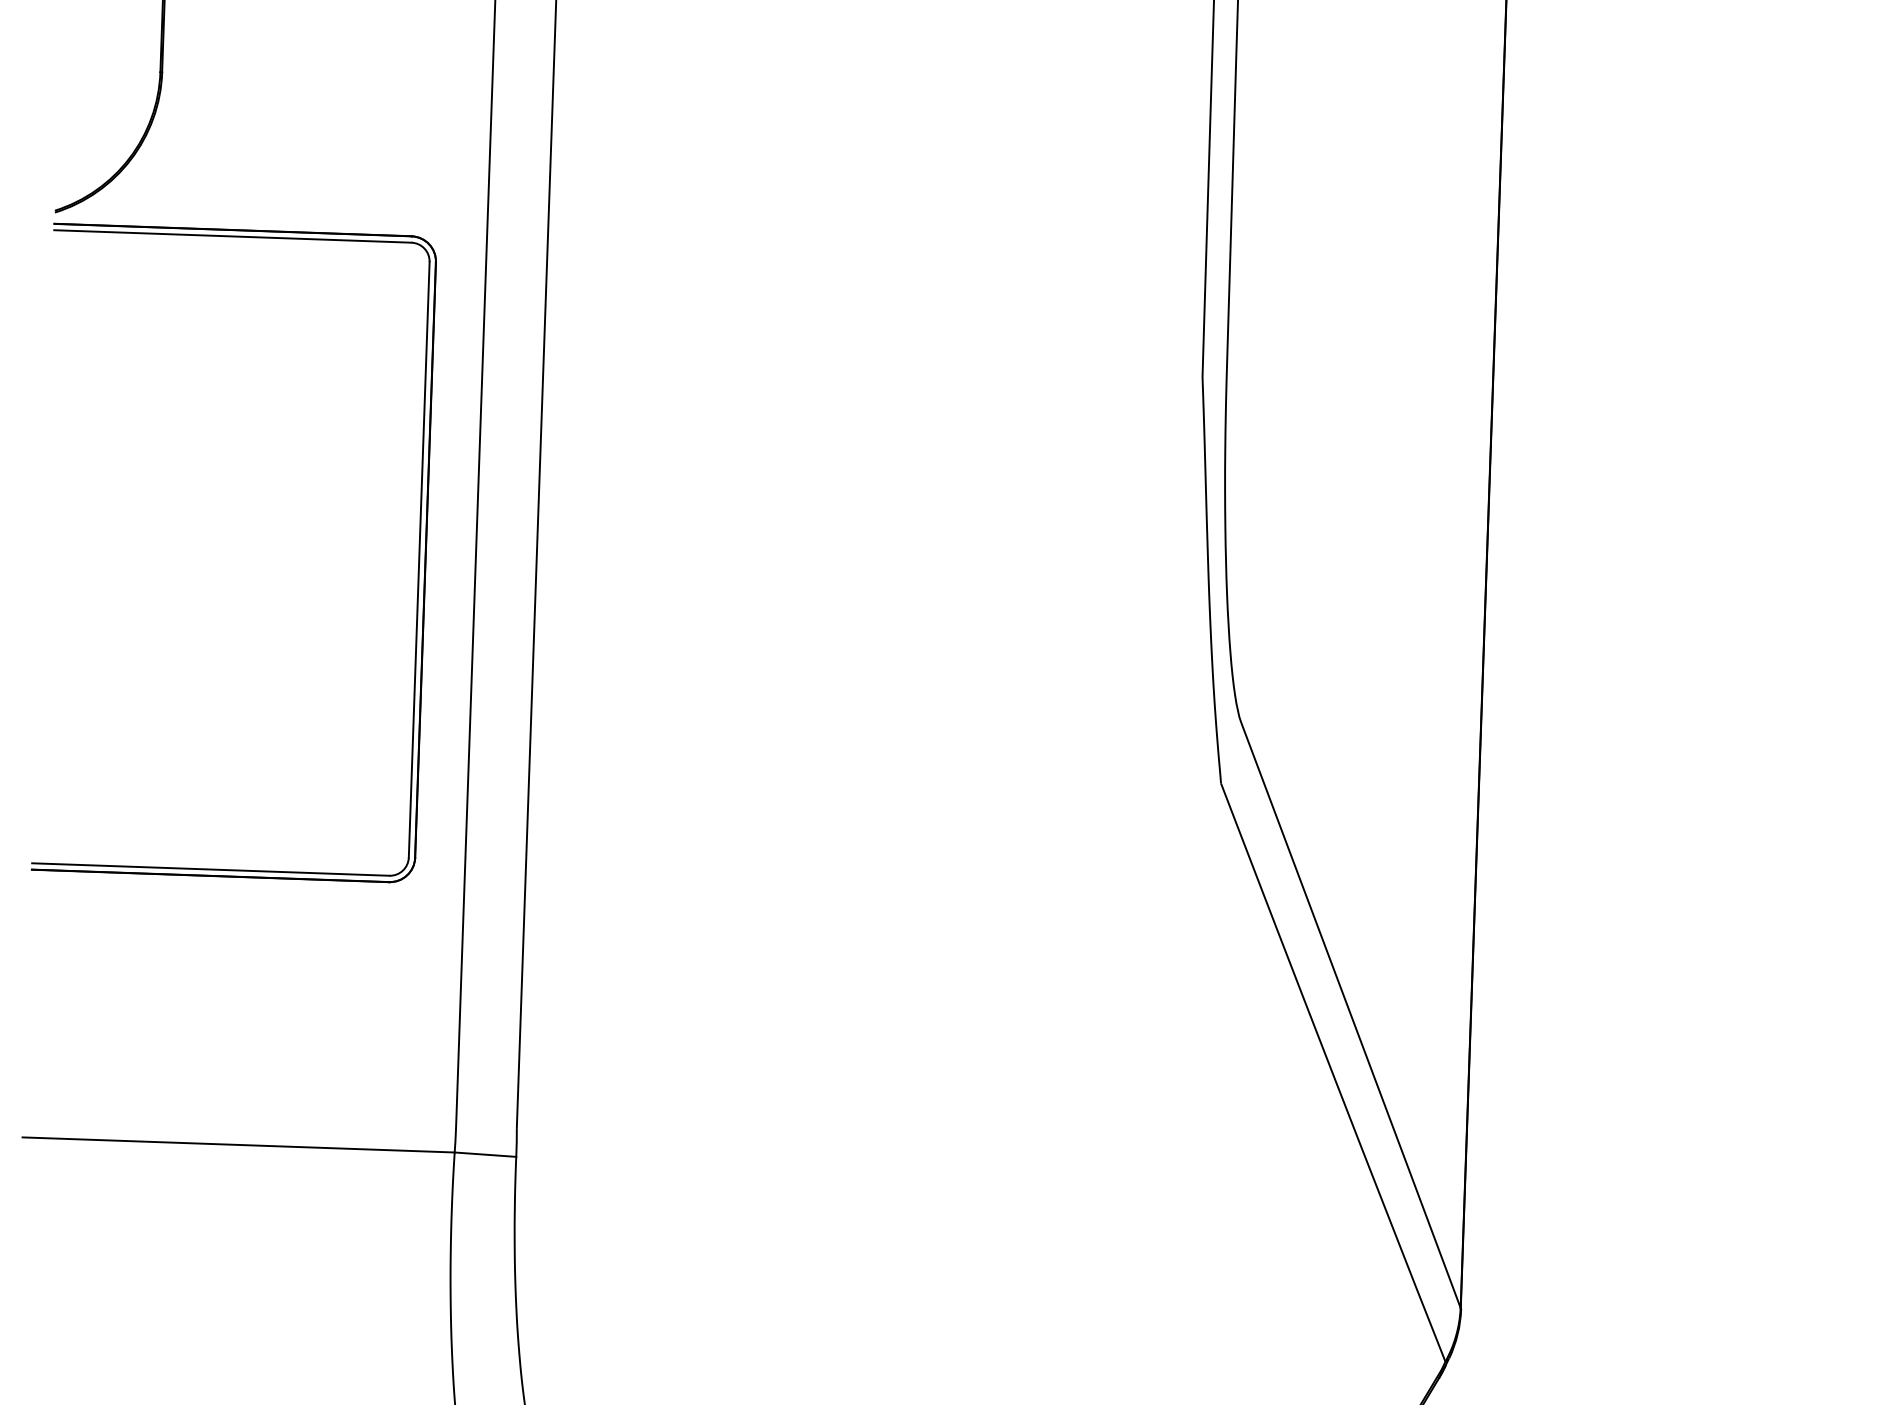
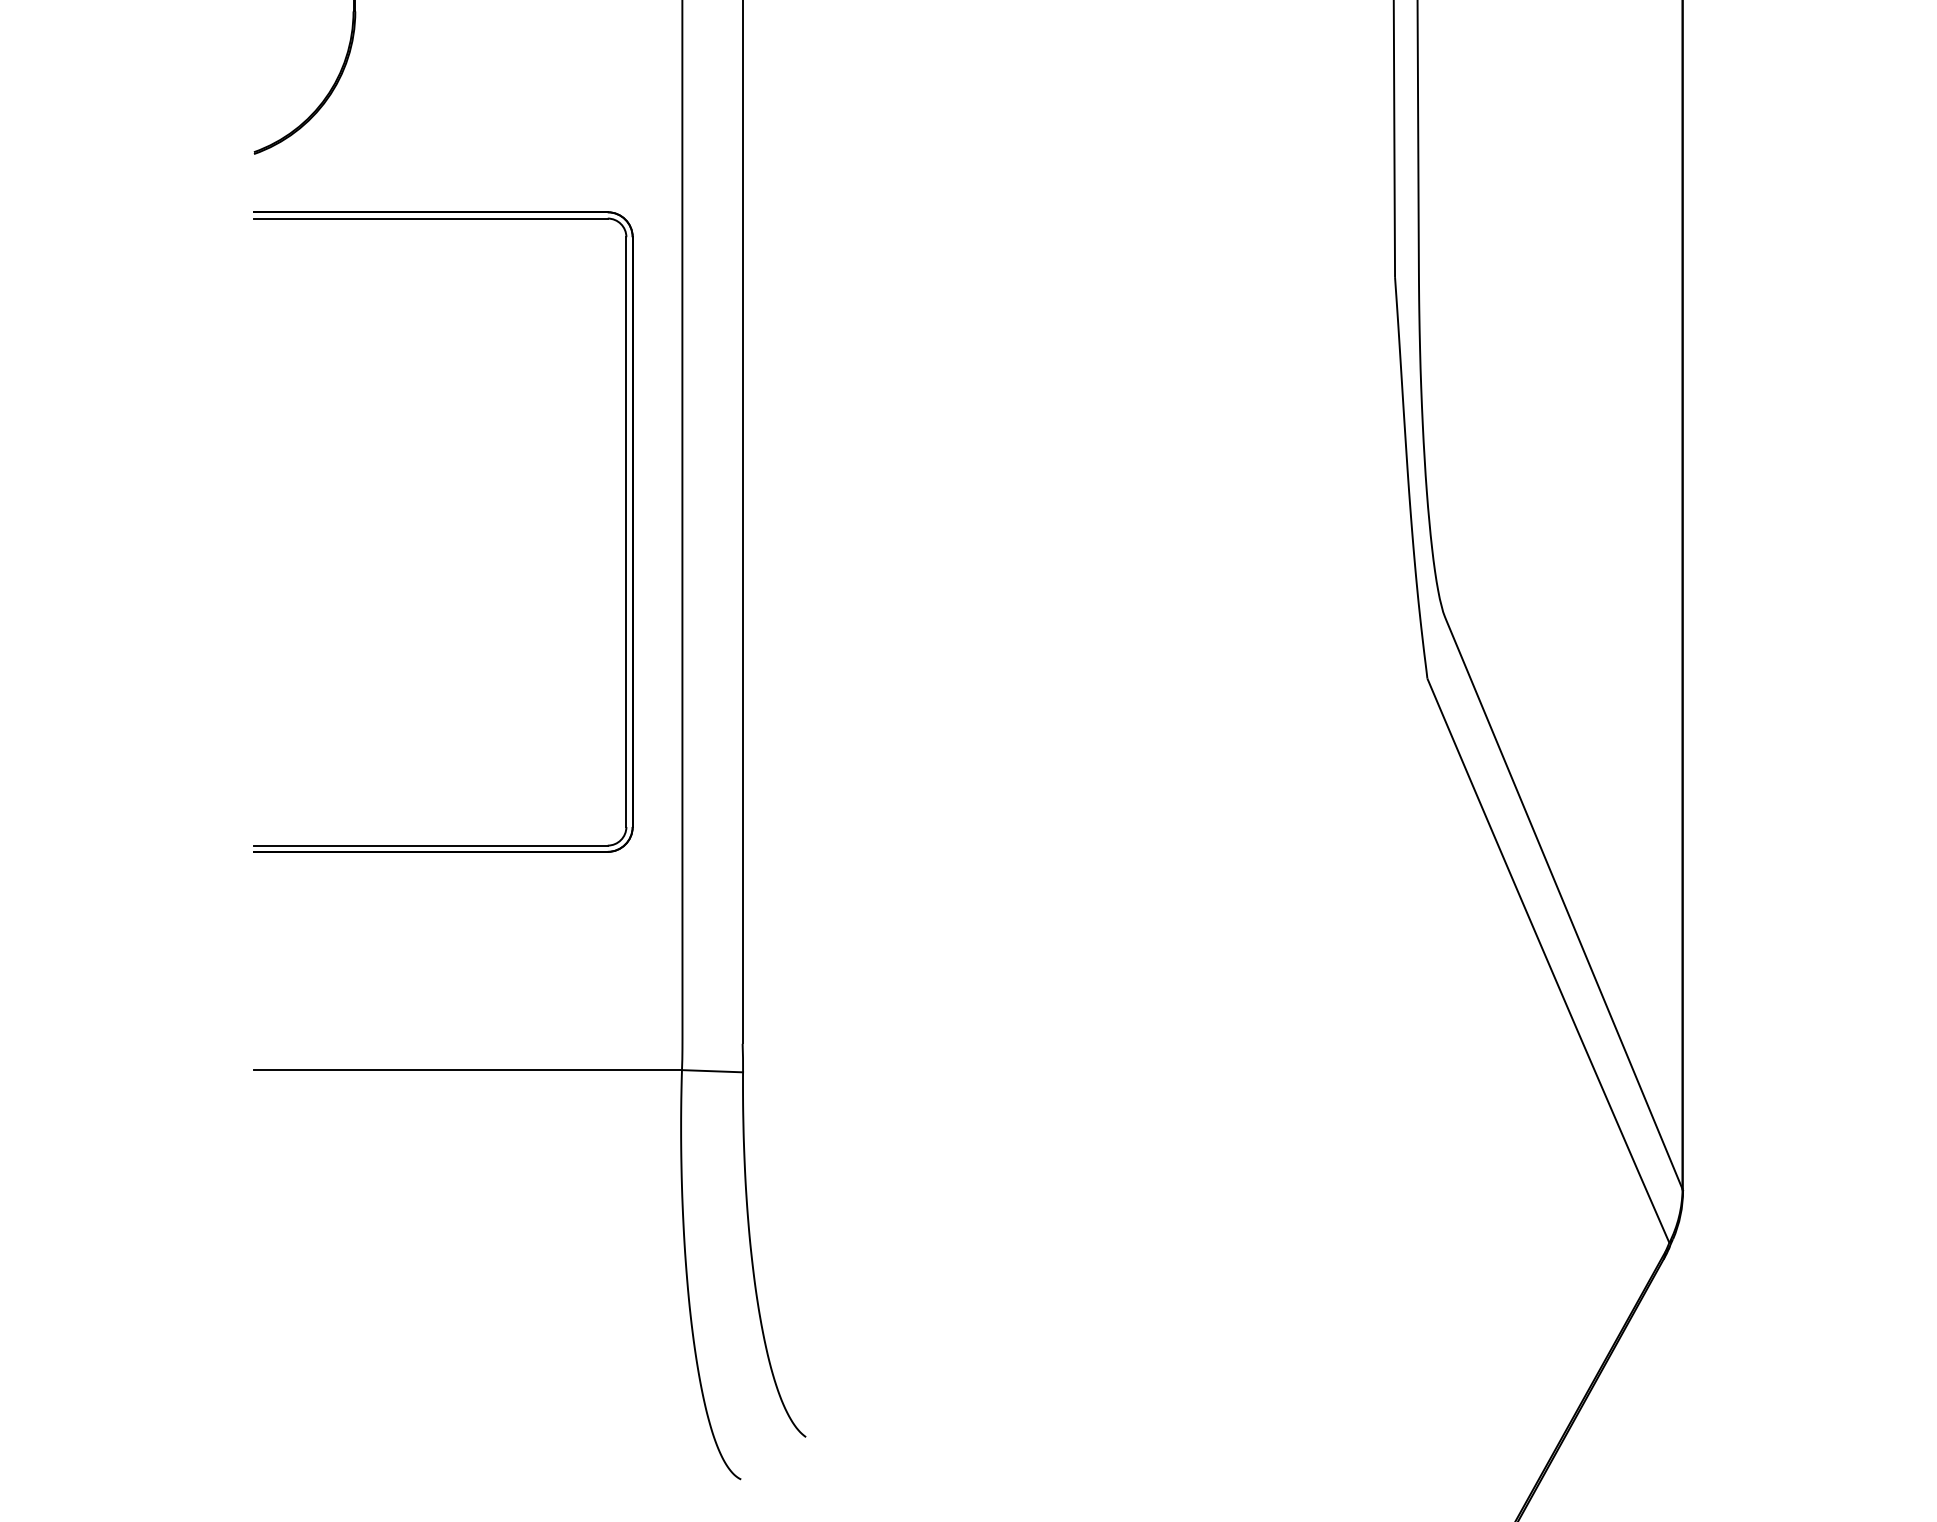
part: (418, 559) -> (625, 531), moved

